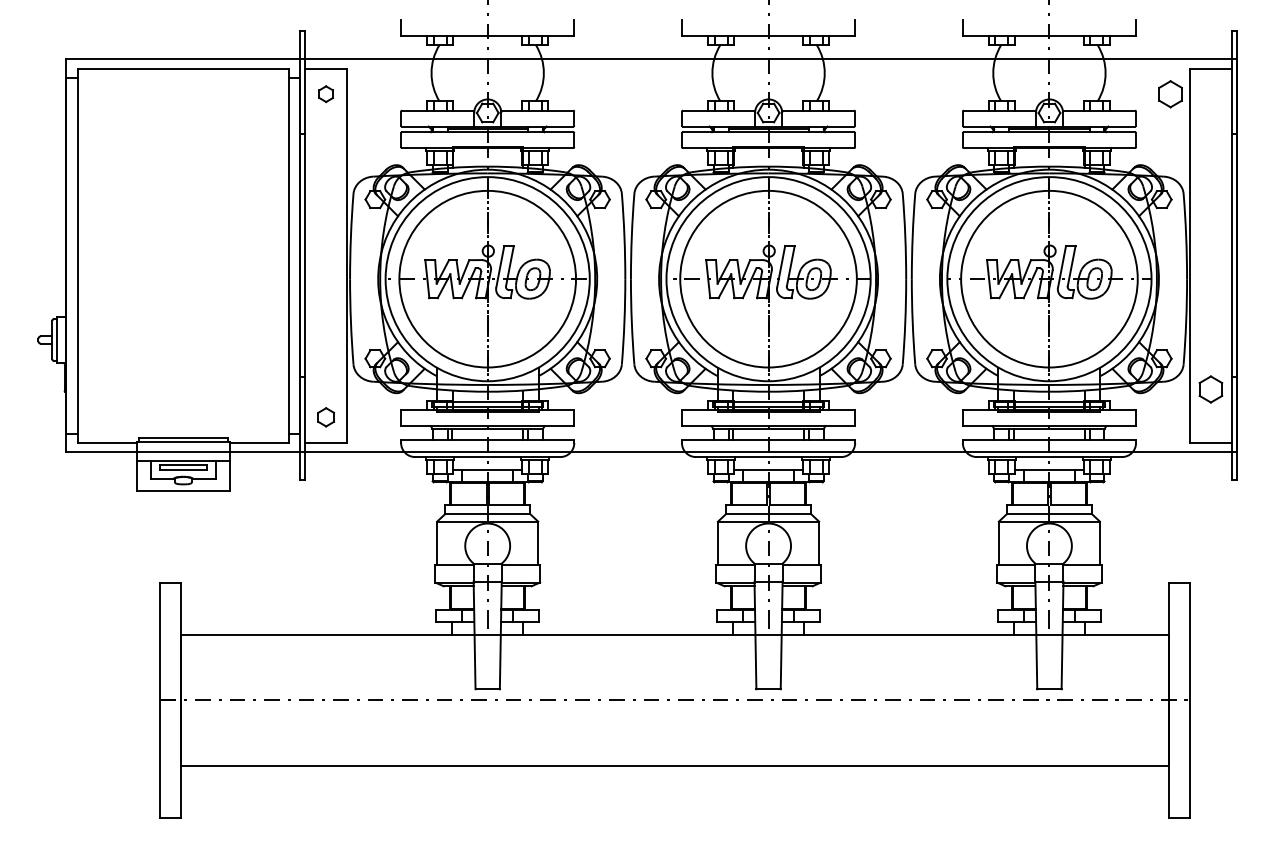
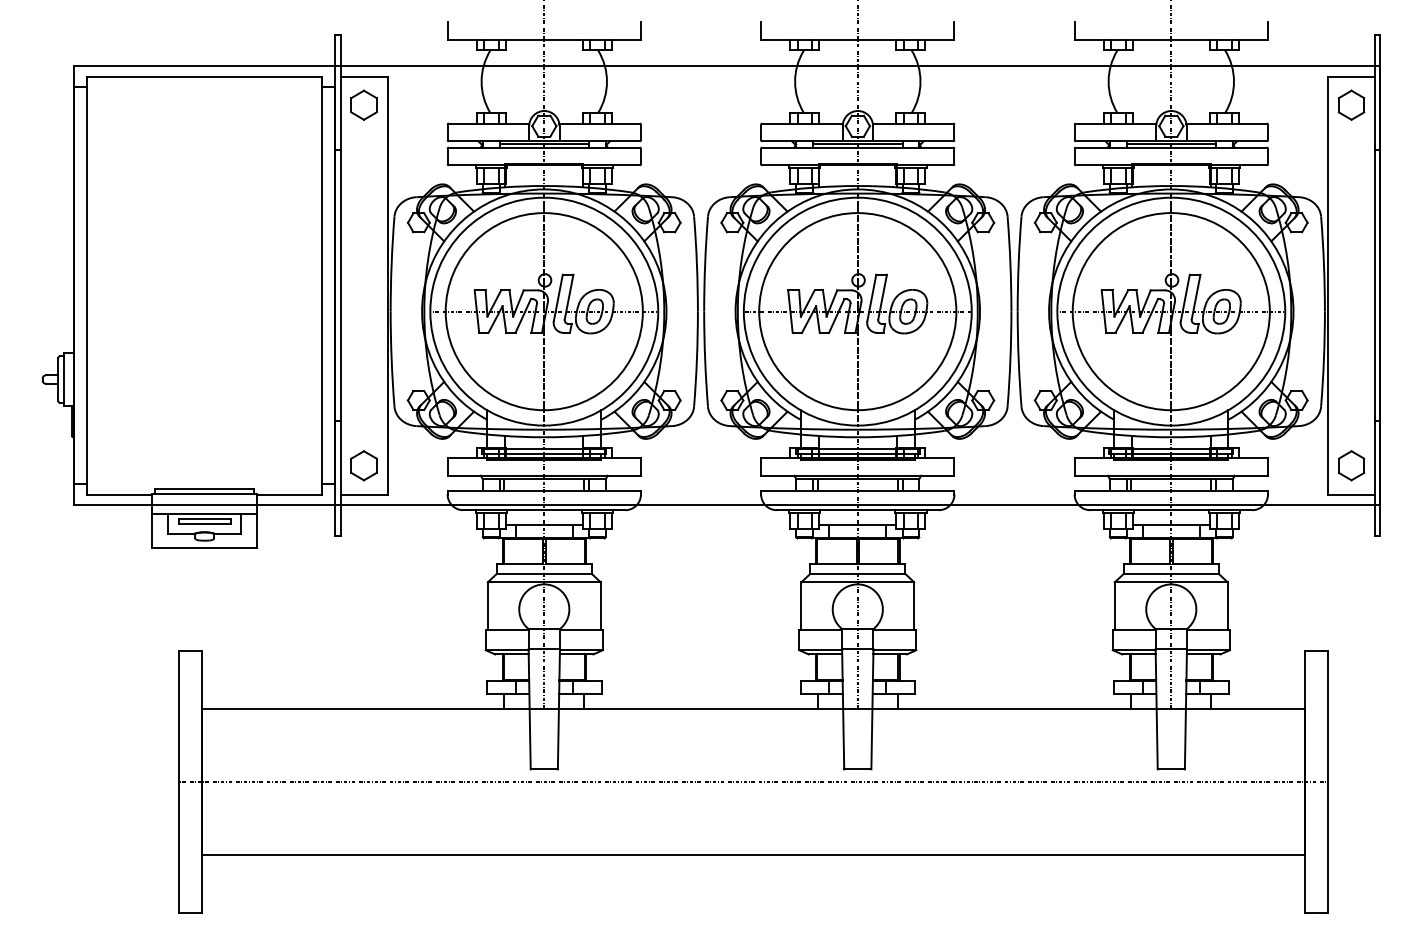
part: (325, 93) -> (363, 104), size x1.67
part: (1170, 93) -> (1351, 104), moved
part: (1210, 389) -> (1351, 465), moved
part: (325, 417) -> (363, 465), size x1.43

